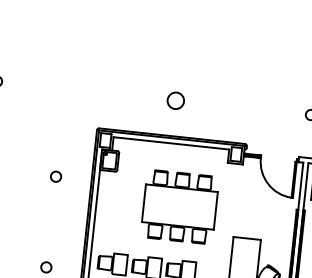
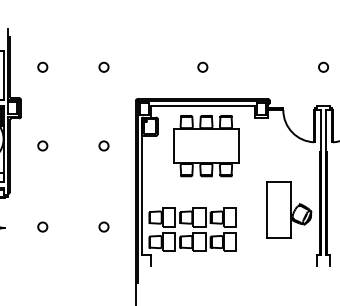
circle: (64, 87) -> (103, 66), added
circle: (175, 99) -> (202, 66), size x0.62
part: (179, 207) -> (206, 146), moved

